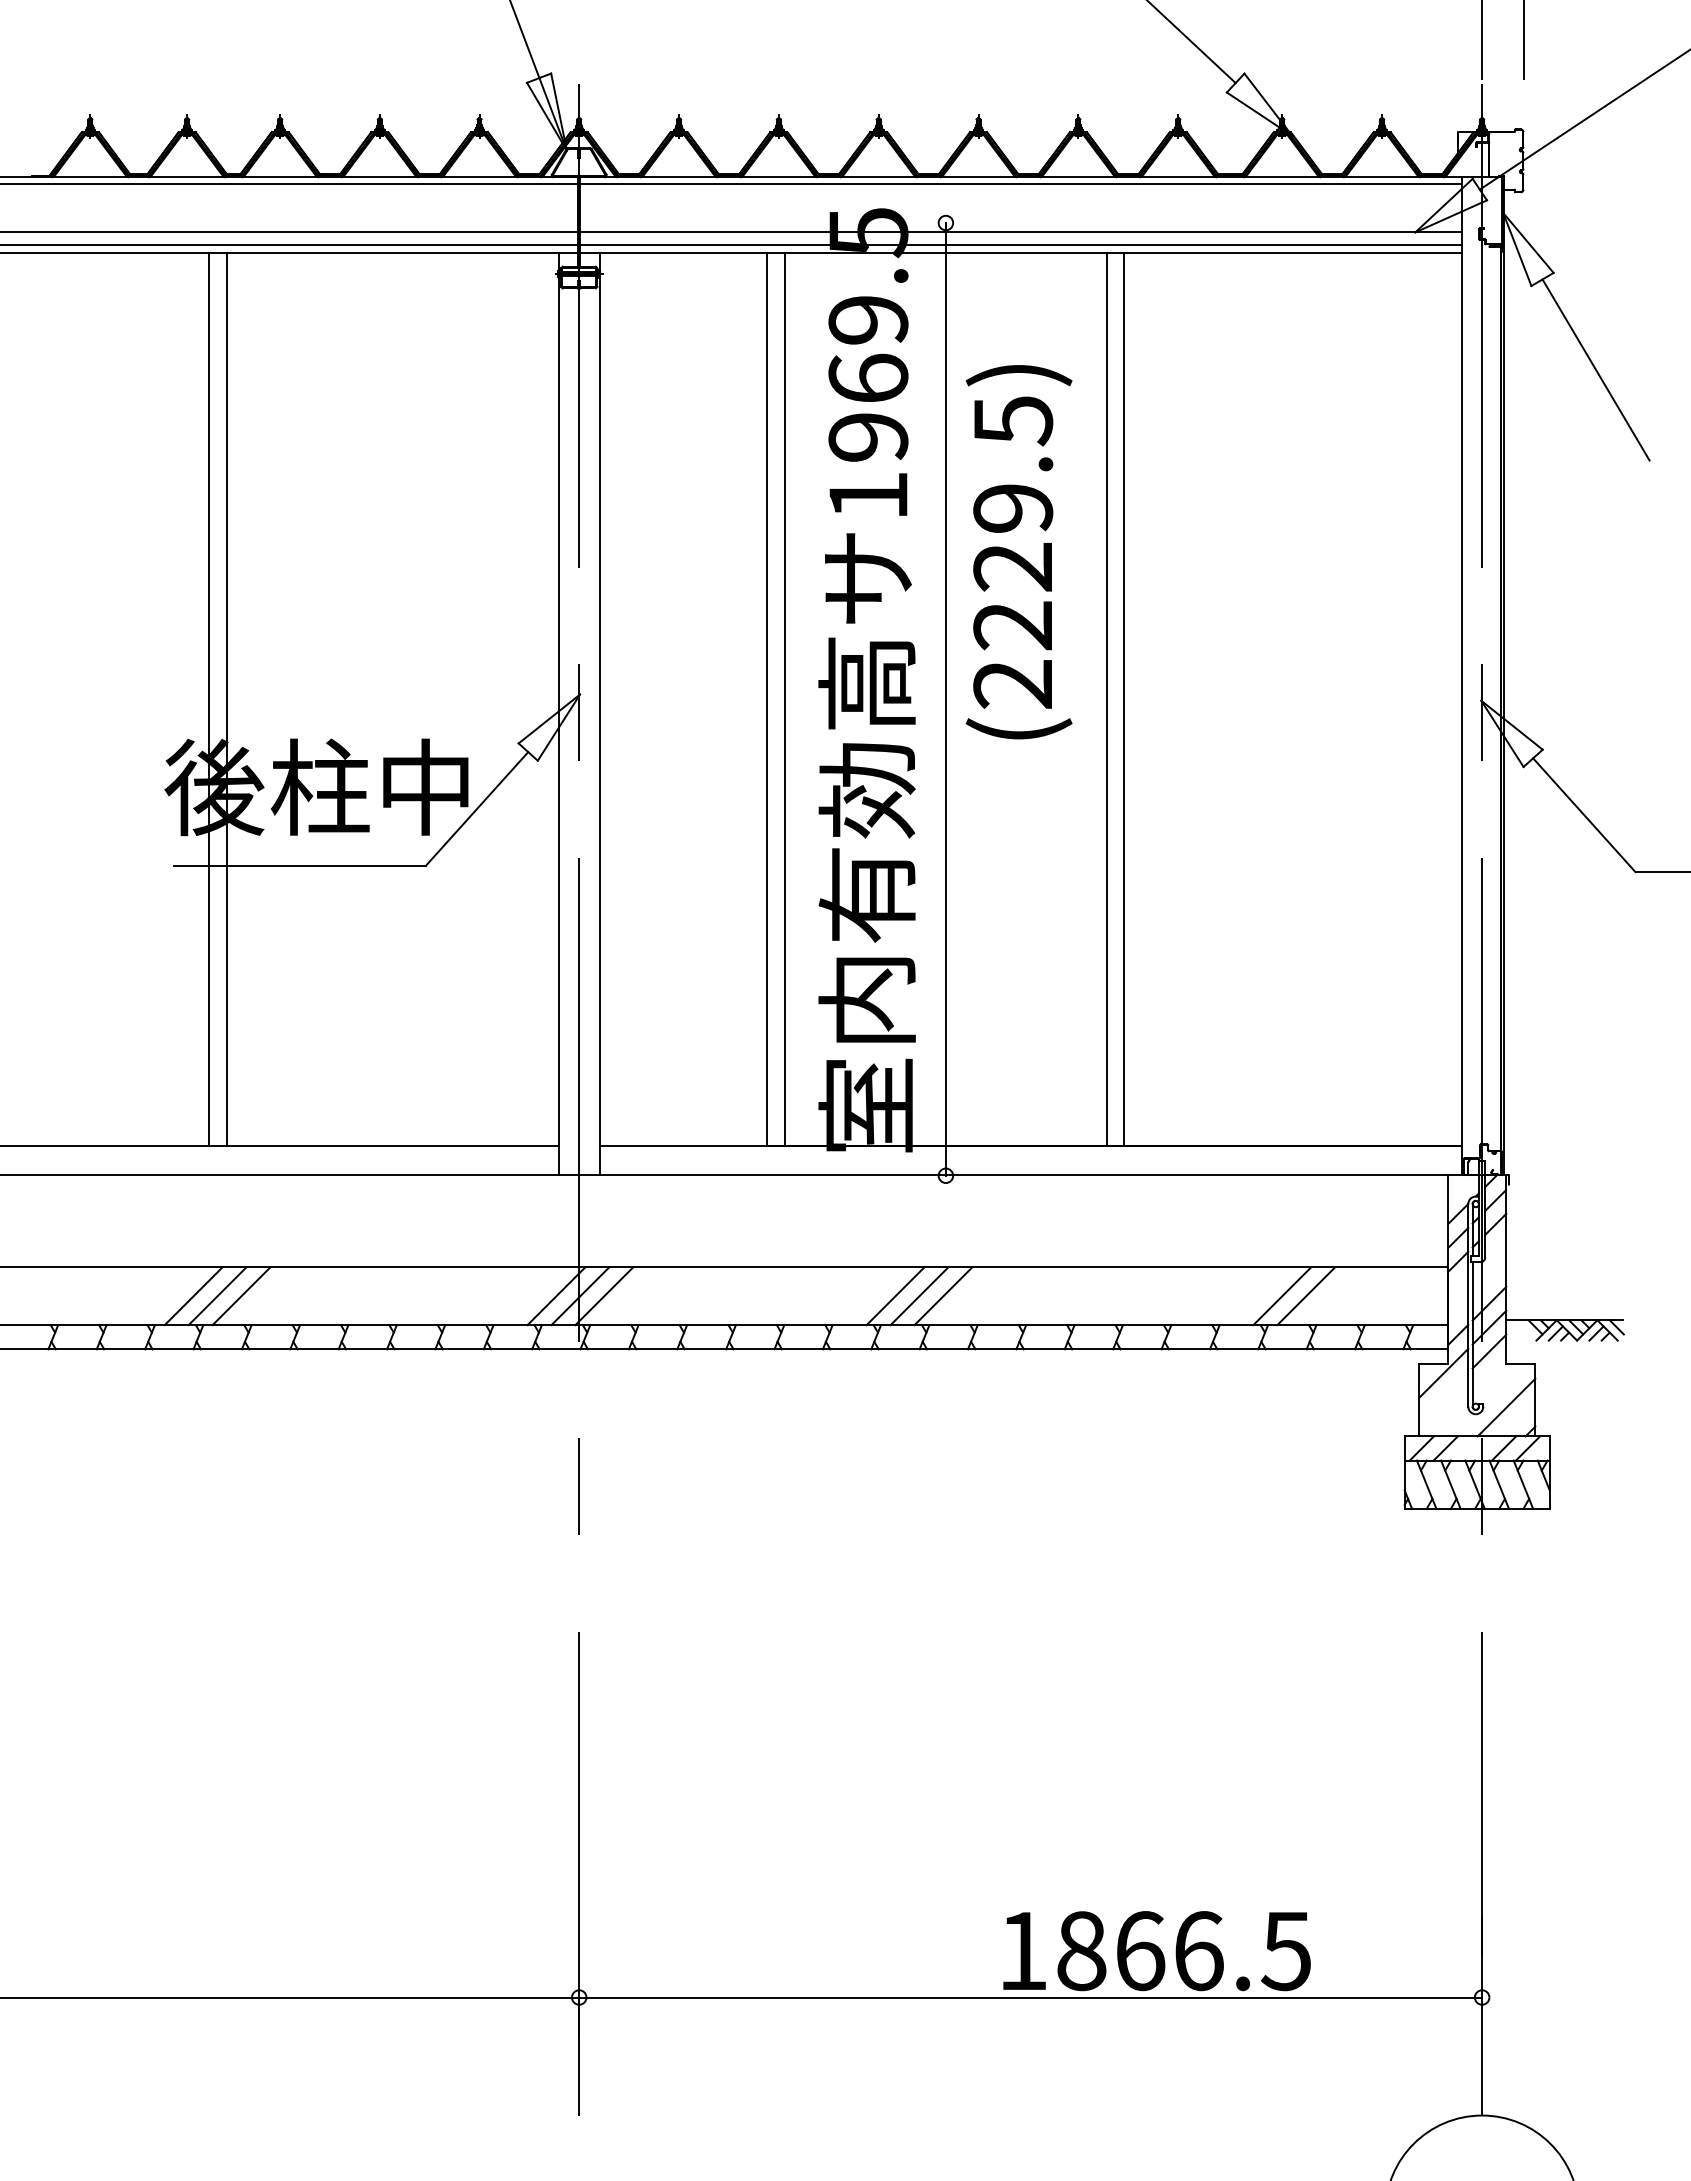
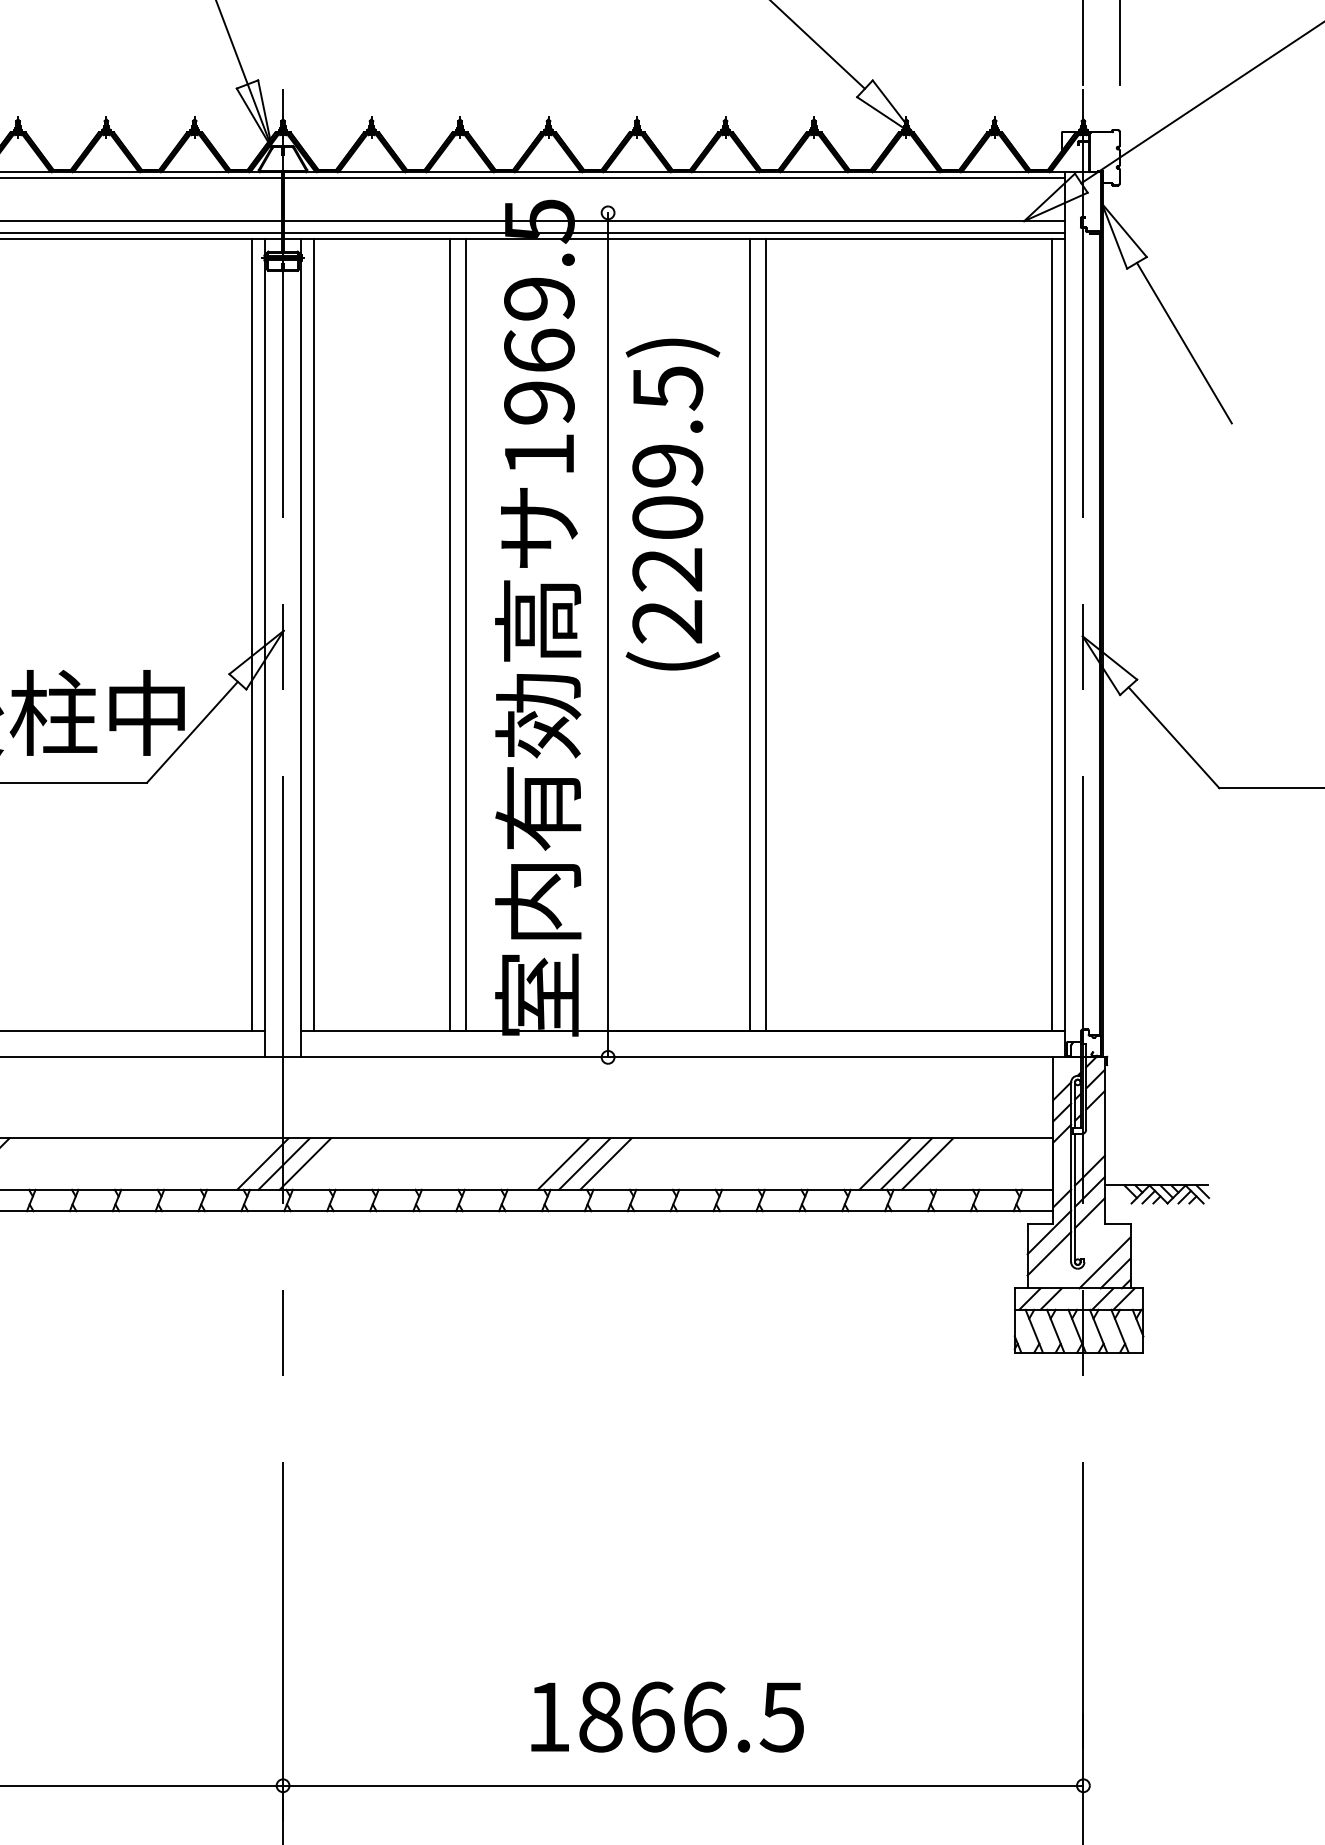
text: (1013, 566) -> (668, 517), (2229.5) -> (2209.5)
line: (544, 699) -> (252, 635), added
line: (614, 699) -> (314, 635), added
line: (1447, 699) -> (1052, 635), added
line: (1258, 1296) -> (885, 1164), added
line: (1443, 1396) -> (1049, 1253), added
line: (1518, 1419) -> (1115, 1273), added
text: (1156, 1951) -> (667, 1717), moved

